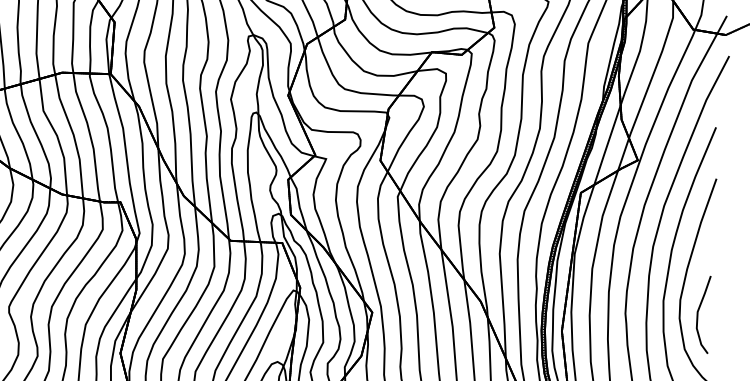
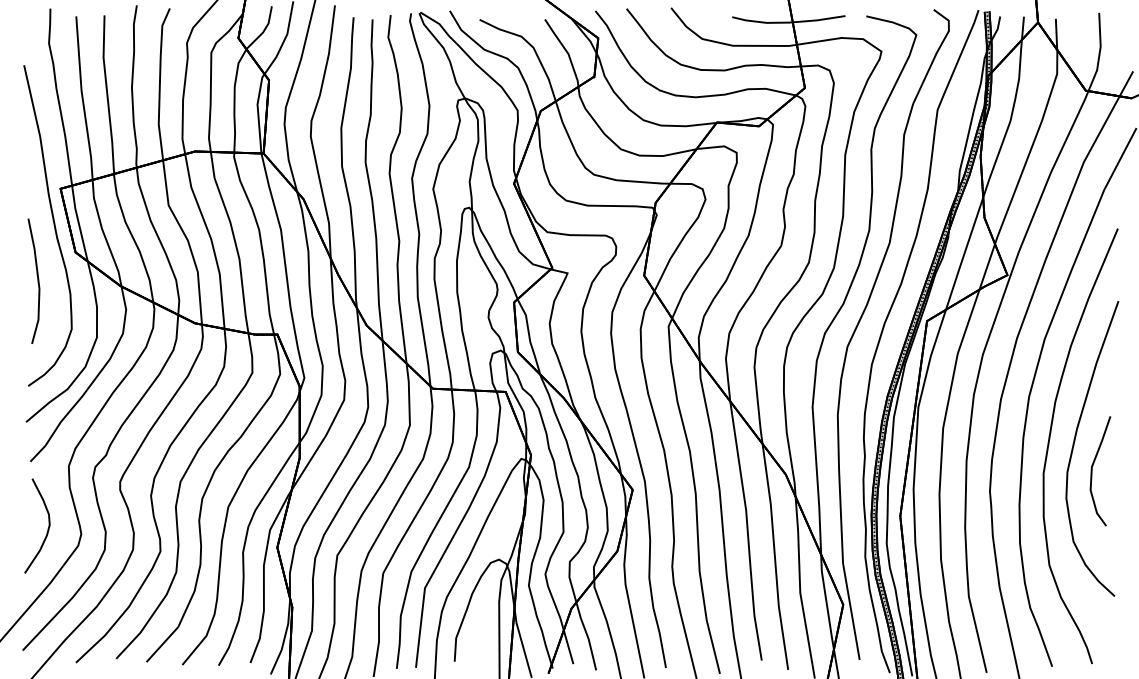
part: (698, 315) -> (1092, 471), moved

